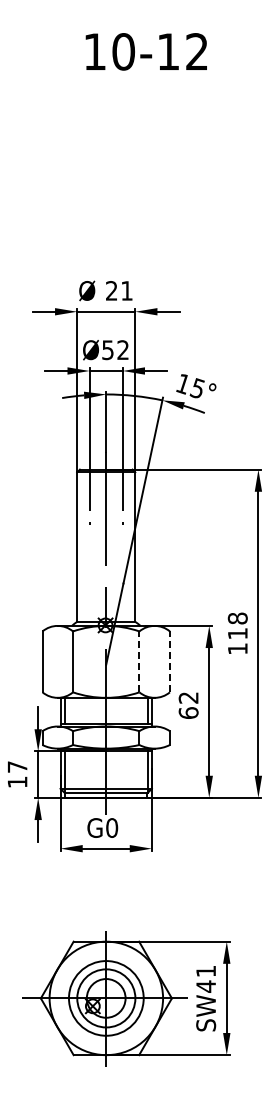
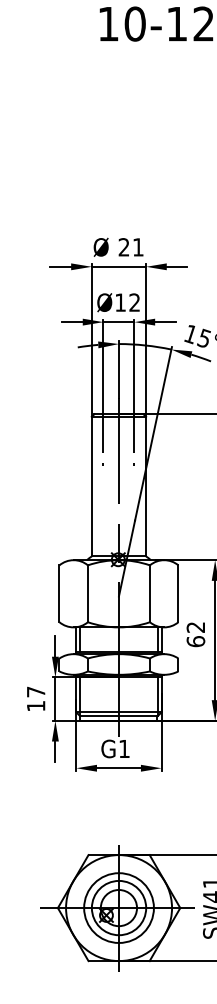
text: (107, 350) -> (120, 302), Ø52 -> Ø12
line: (139, 661) -> (150, 593), dashed -> solid
line: (169, 661) -> (178, 593), dashed -> solid
text: (112, 827) -> (124, 748), G0 -> G1

